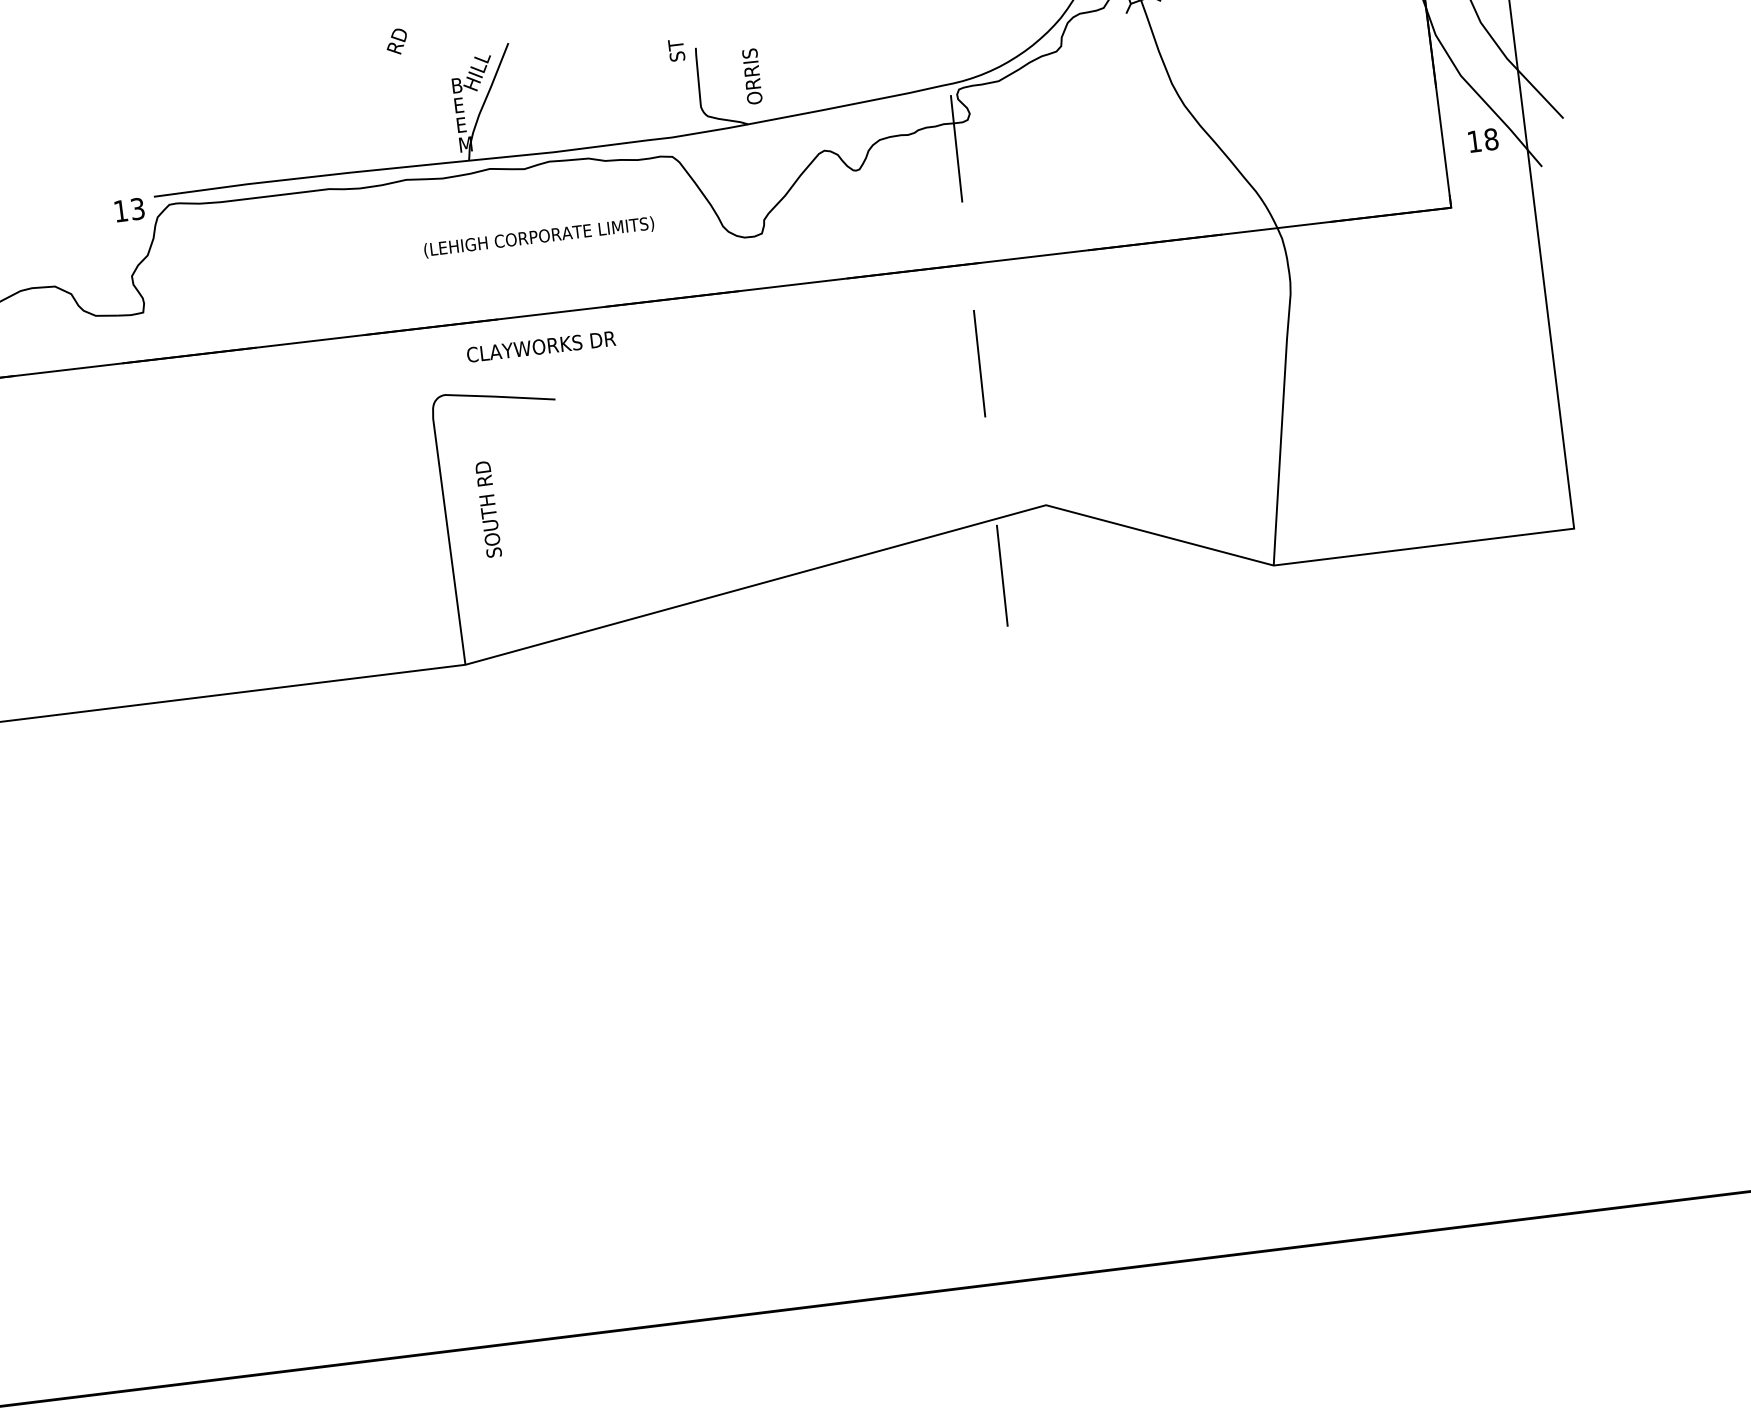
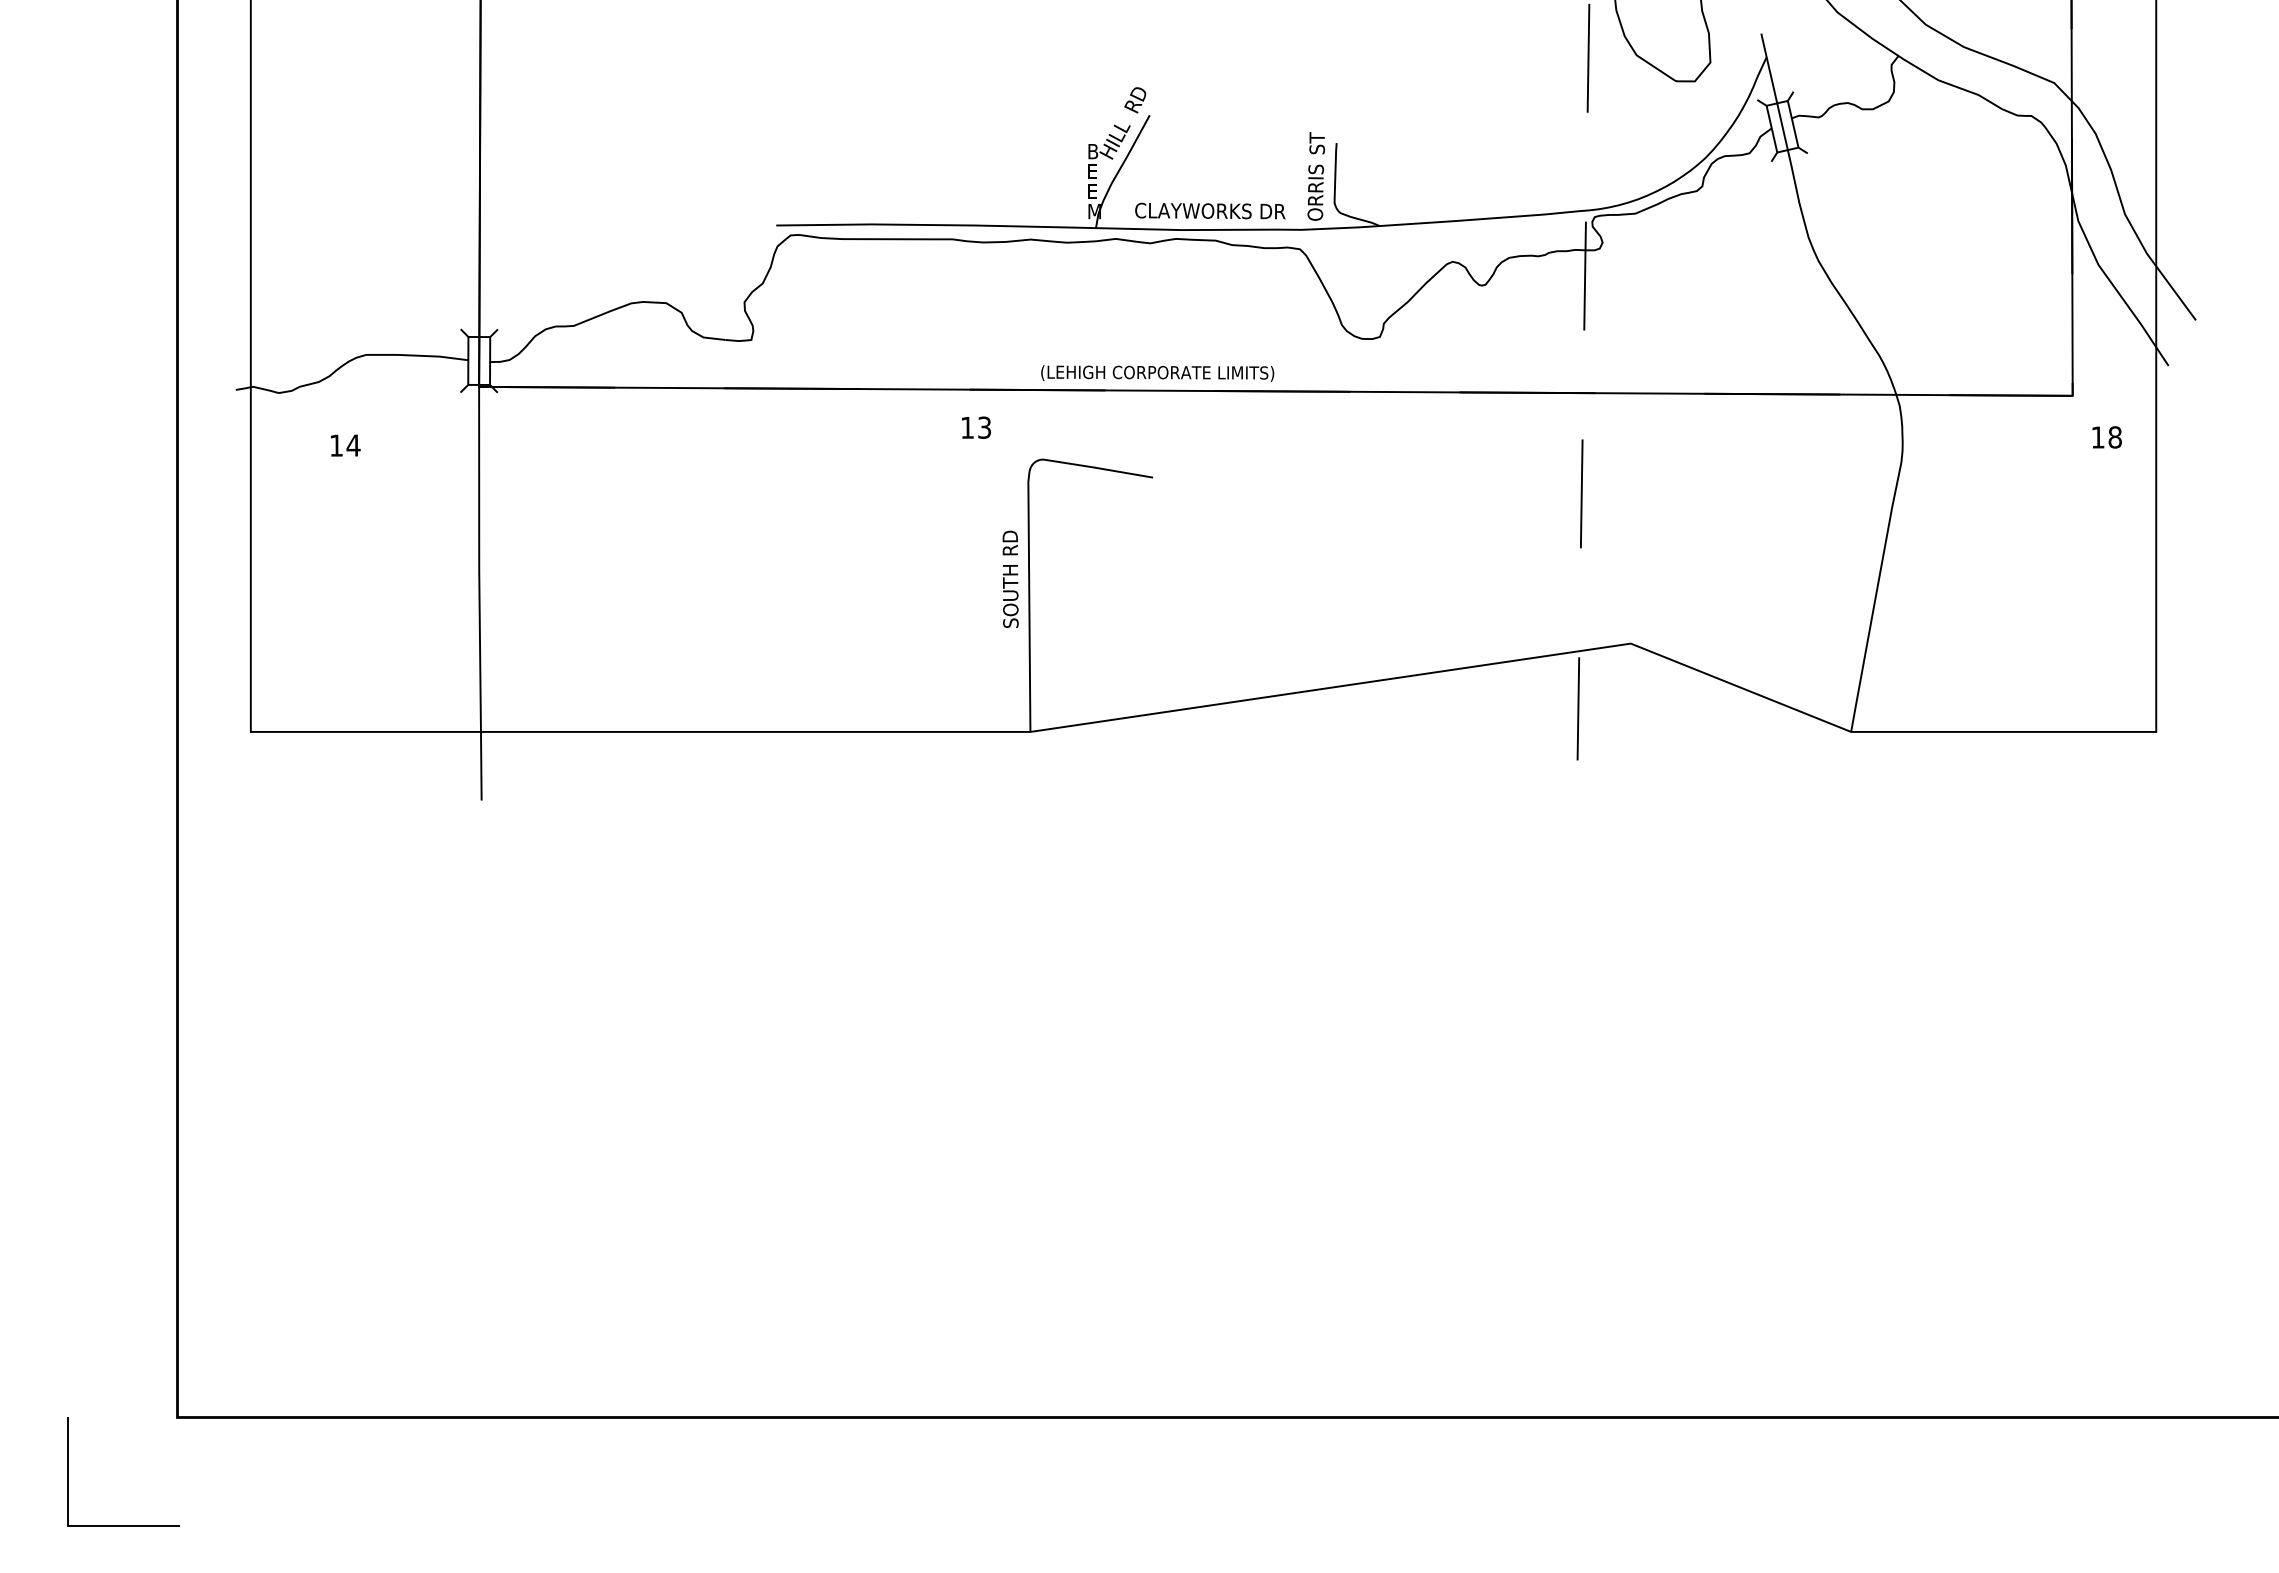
text: (397, 41) -> (1135, 100), moved
text: (752, 76) -> (1315, 192), moved
text: (1482, 140) -> (2106, 437), moved
text: (129, 209) -> (976, 427), moved
text: (539, 237) -> (1157, 373), moved
text: (541, 346) -> (1210, 210), moved
text: (488, 508) -> (1010, 578), moved

